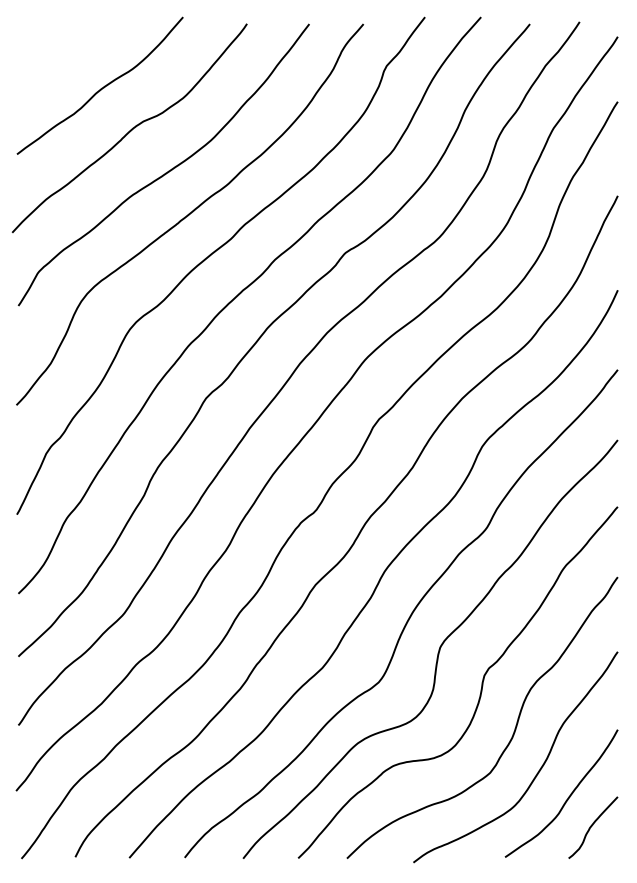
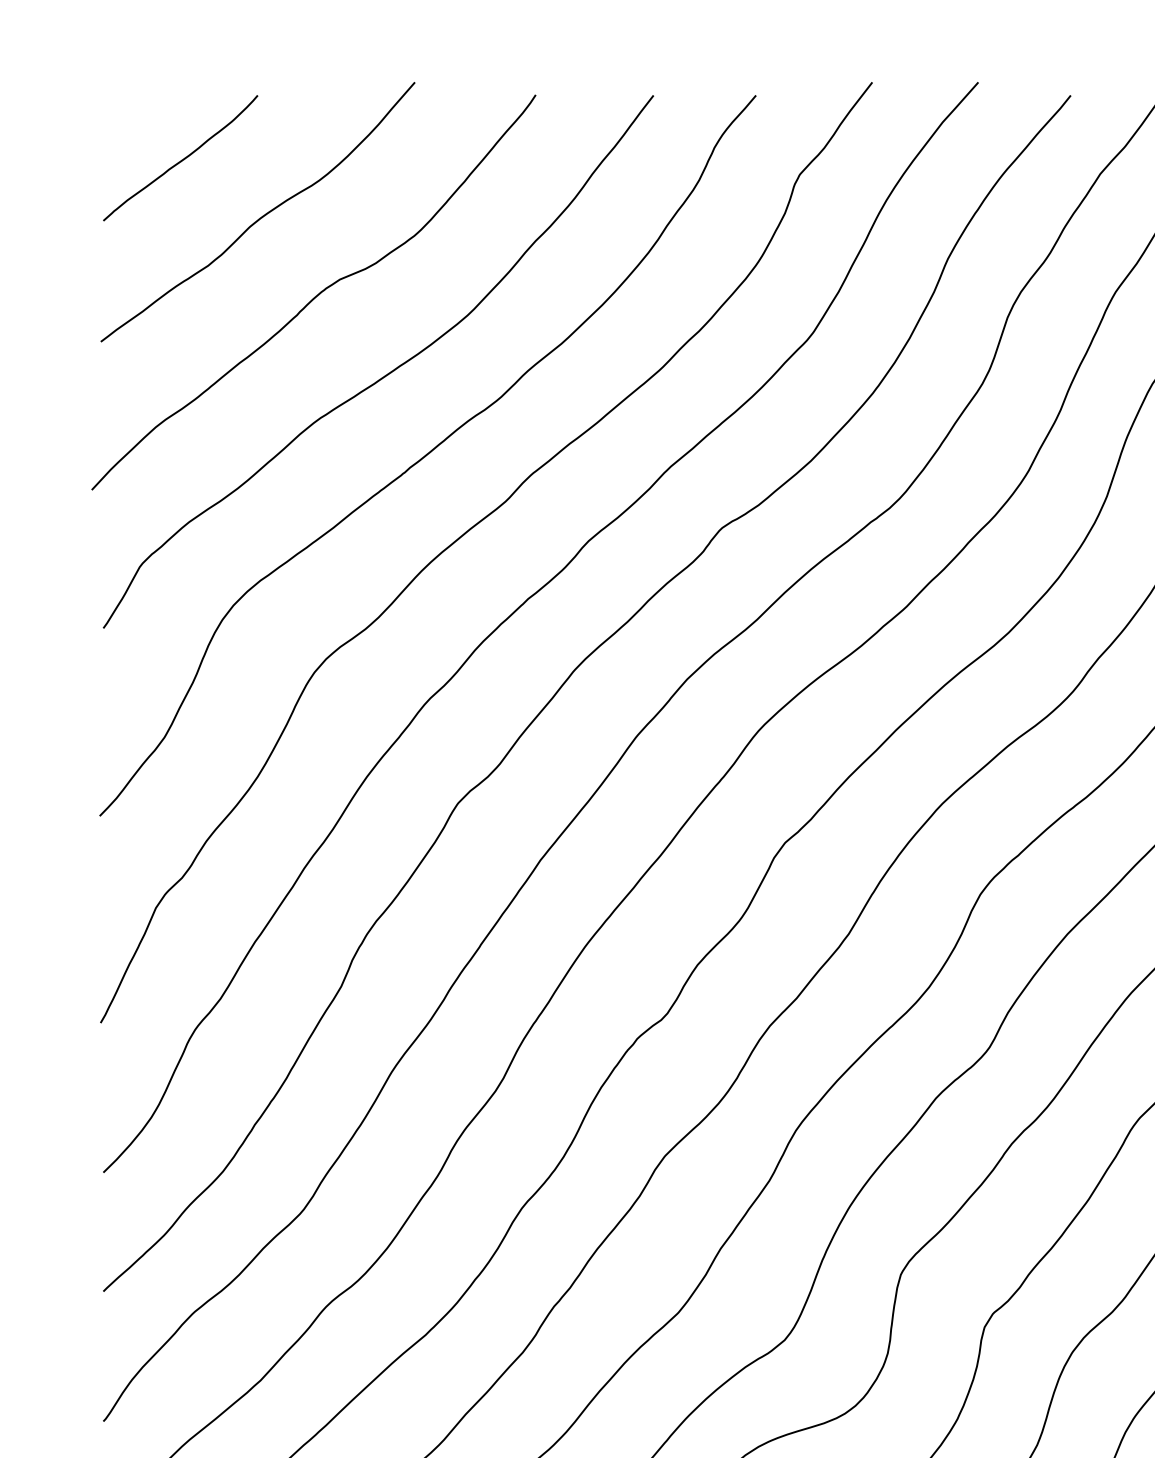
curve: (59, 57) -> (181, 158), added

